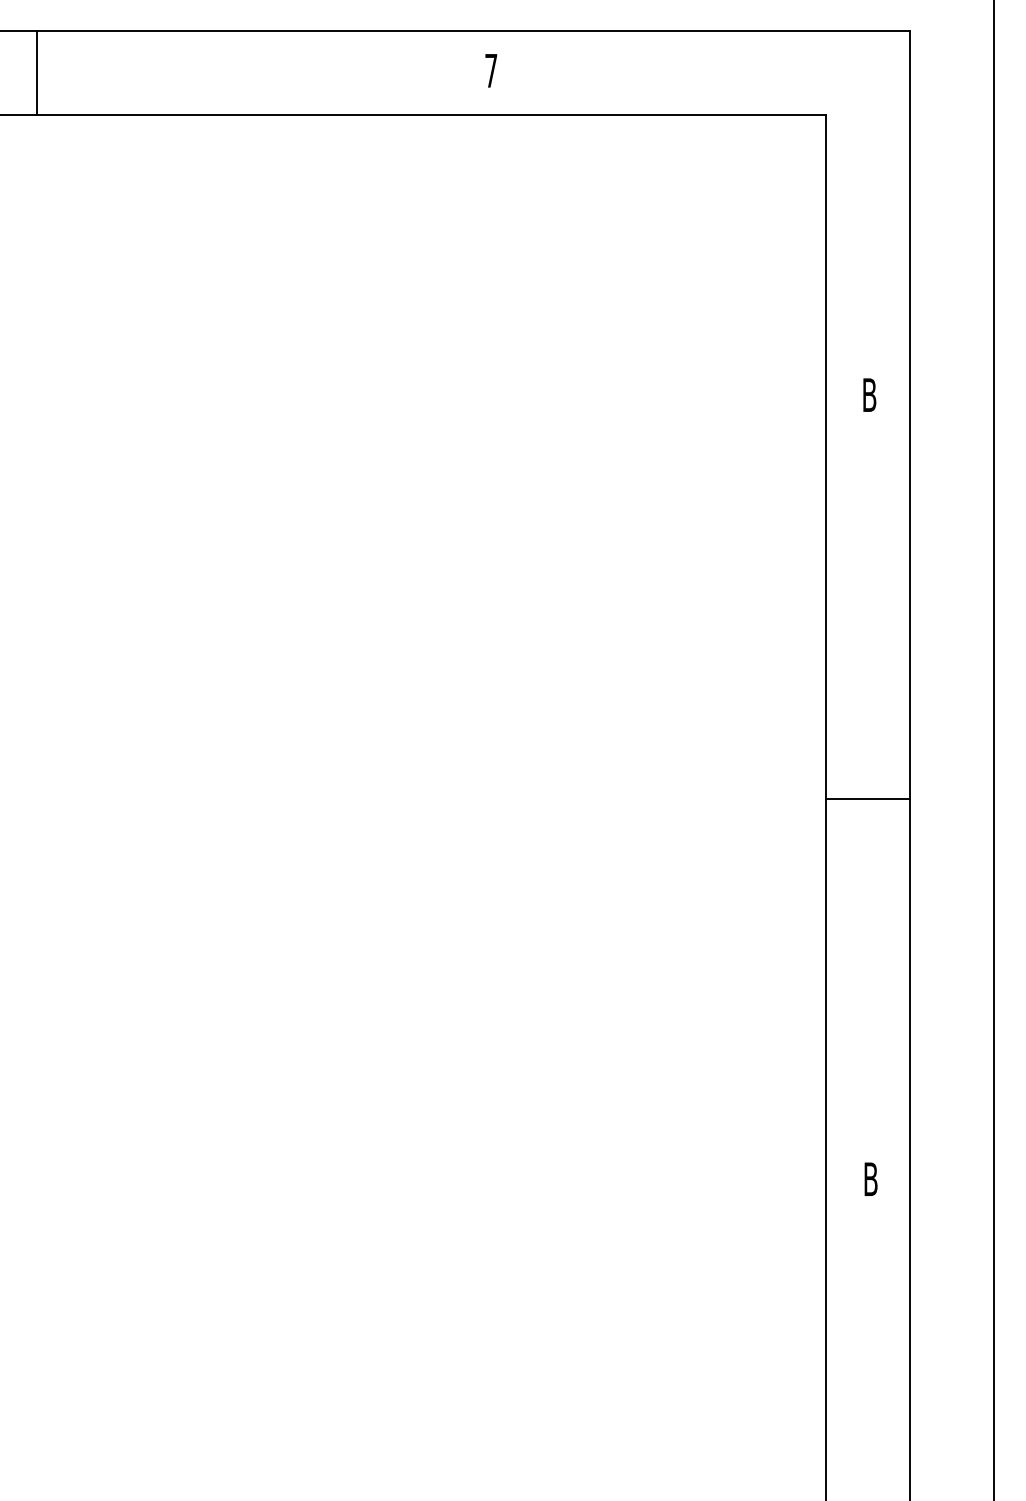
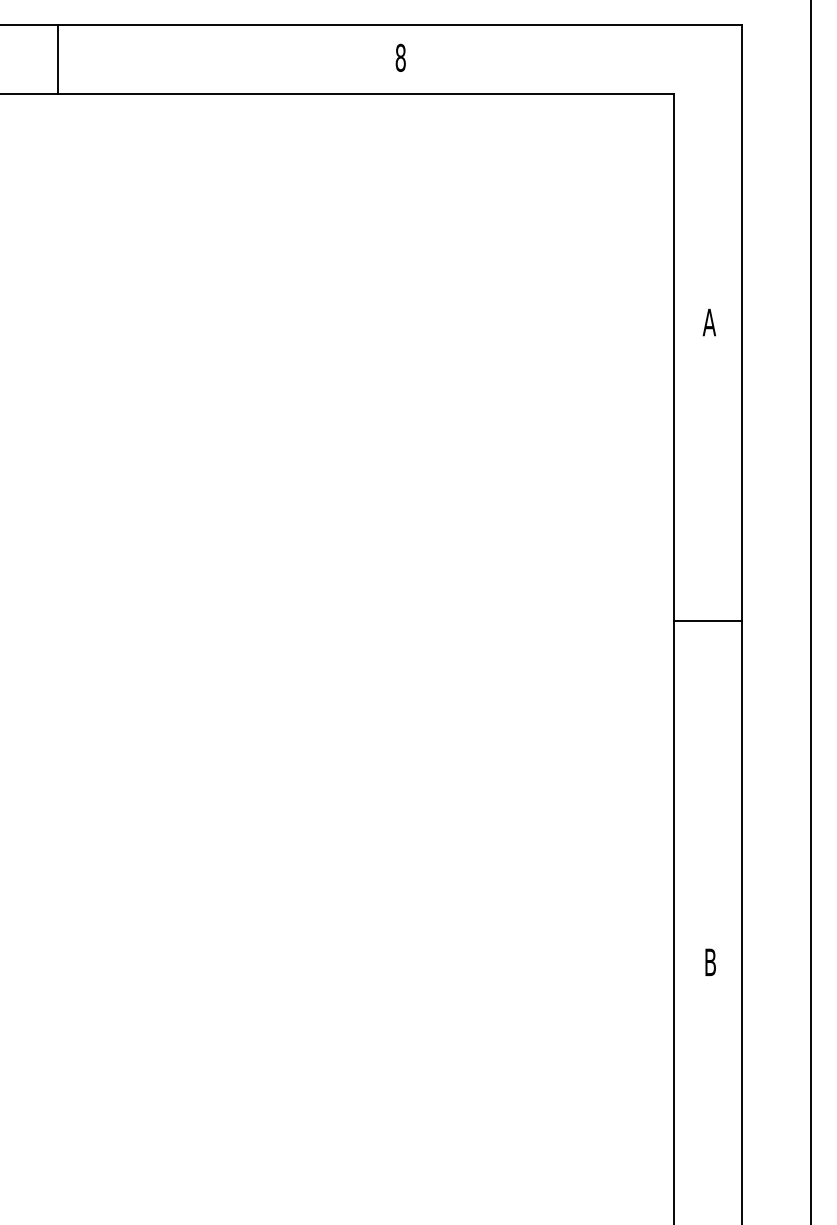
text: (491, 70) -> (400, 57), 7 -> 8
line: (36, 72) -> (58, 59), moved
text: (869, 394) -> (709, 322), B -> A
line: (867, 799) -> (707, 620), moved

